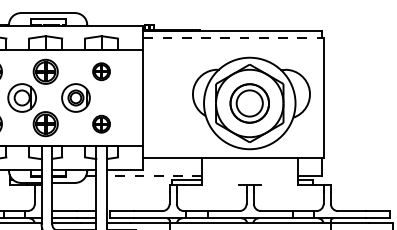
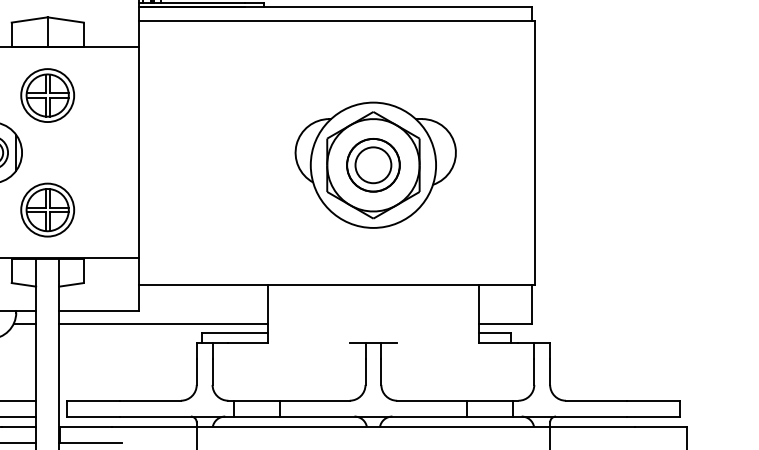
line: (234, 37) -> (338, 20), dashed -> solid
part: (101, 71) -> (47, 94), size x1.43
part: (250, 103) -> (374, 164), size x0.62
part: (101, 124) -> (47, 210), size x1.43
line: (154, 175) -> (163, 322), dashed -> solid

